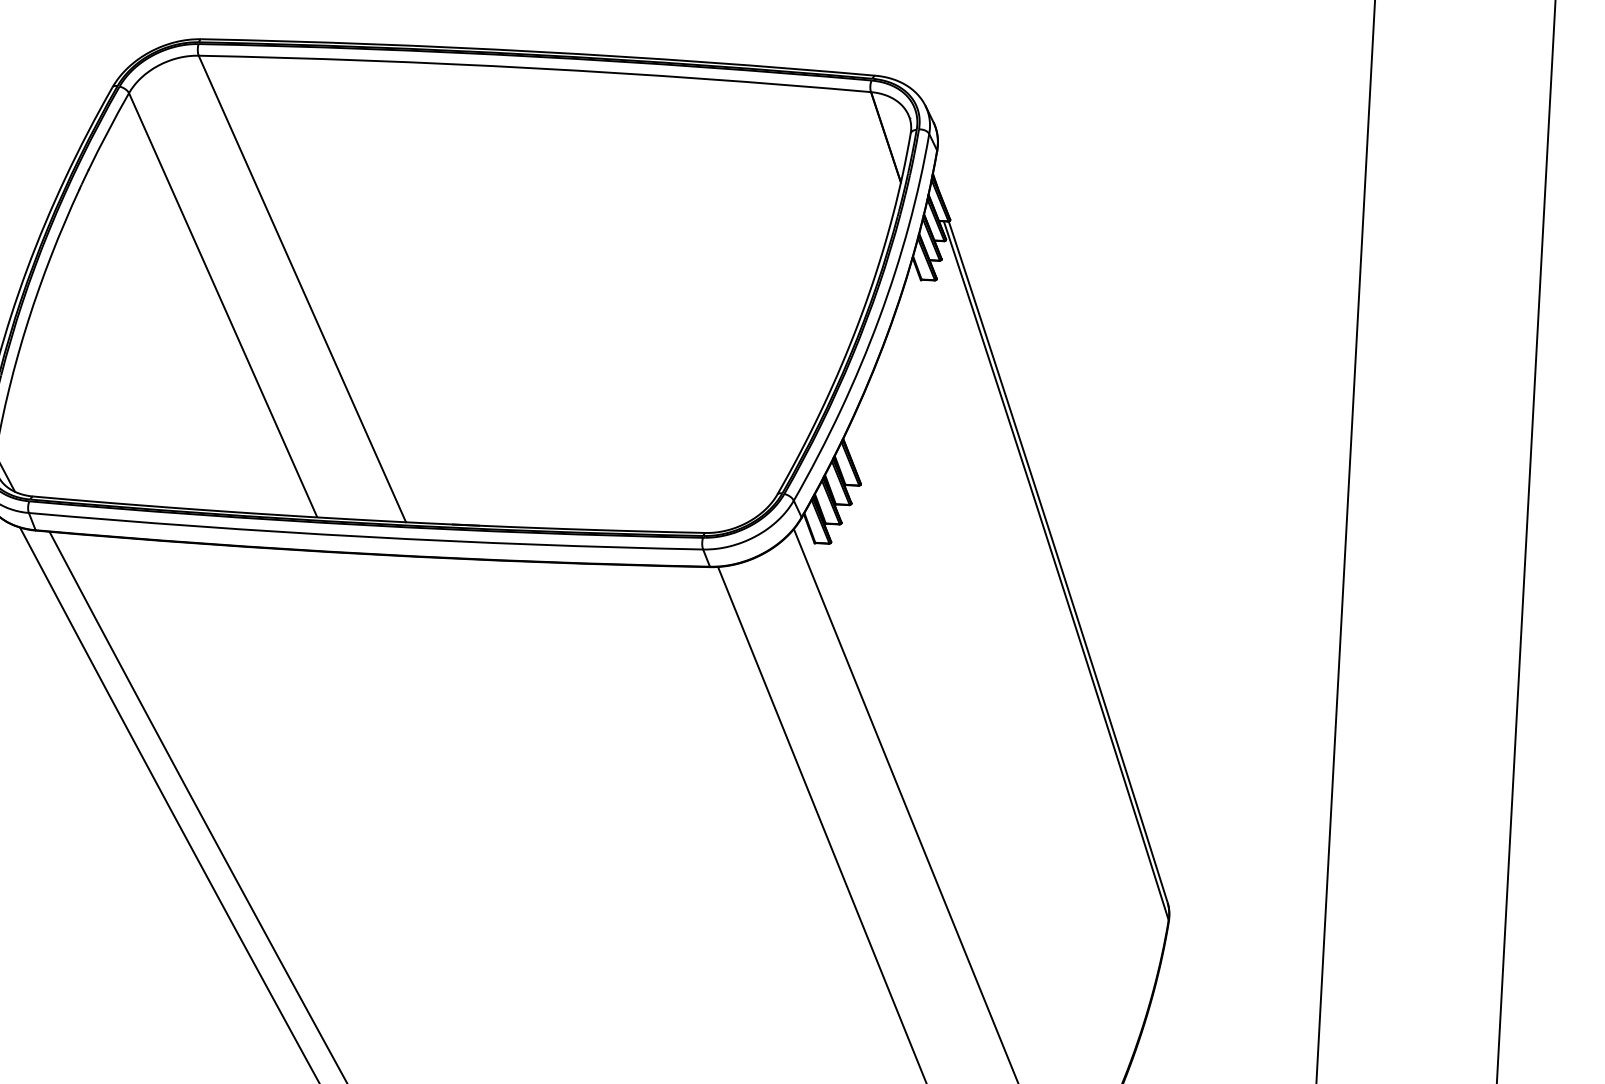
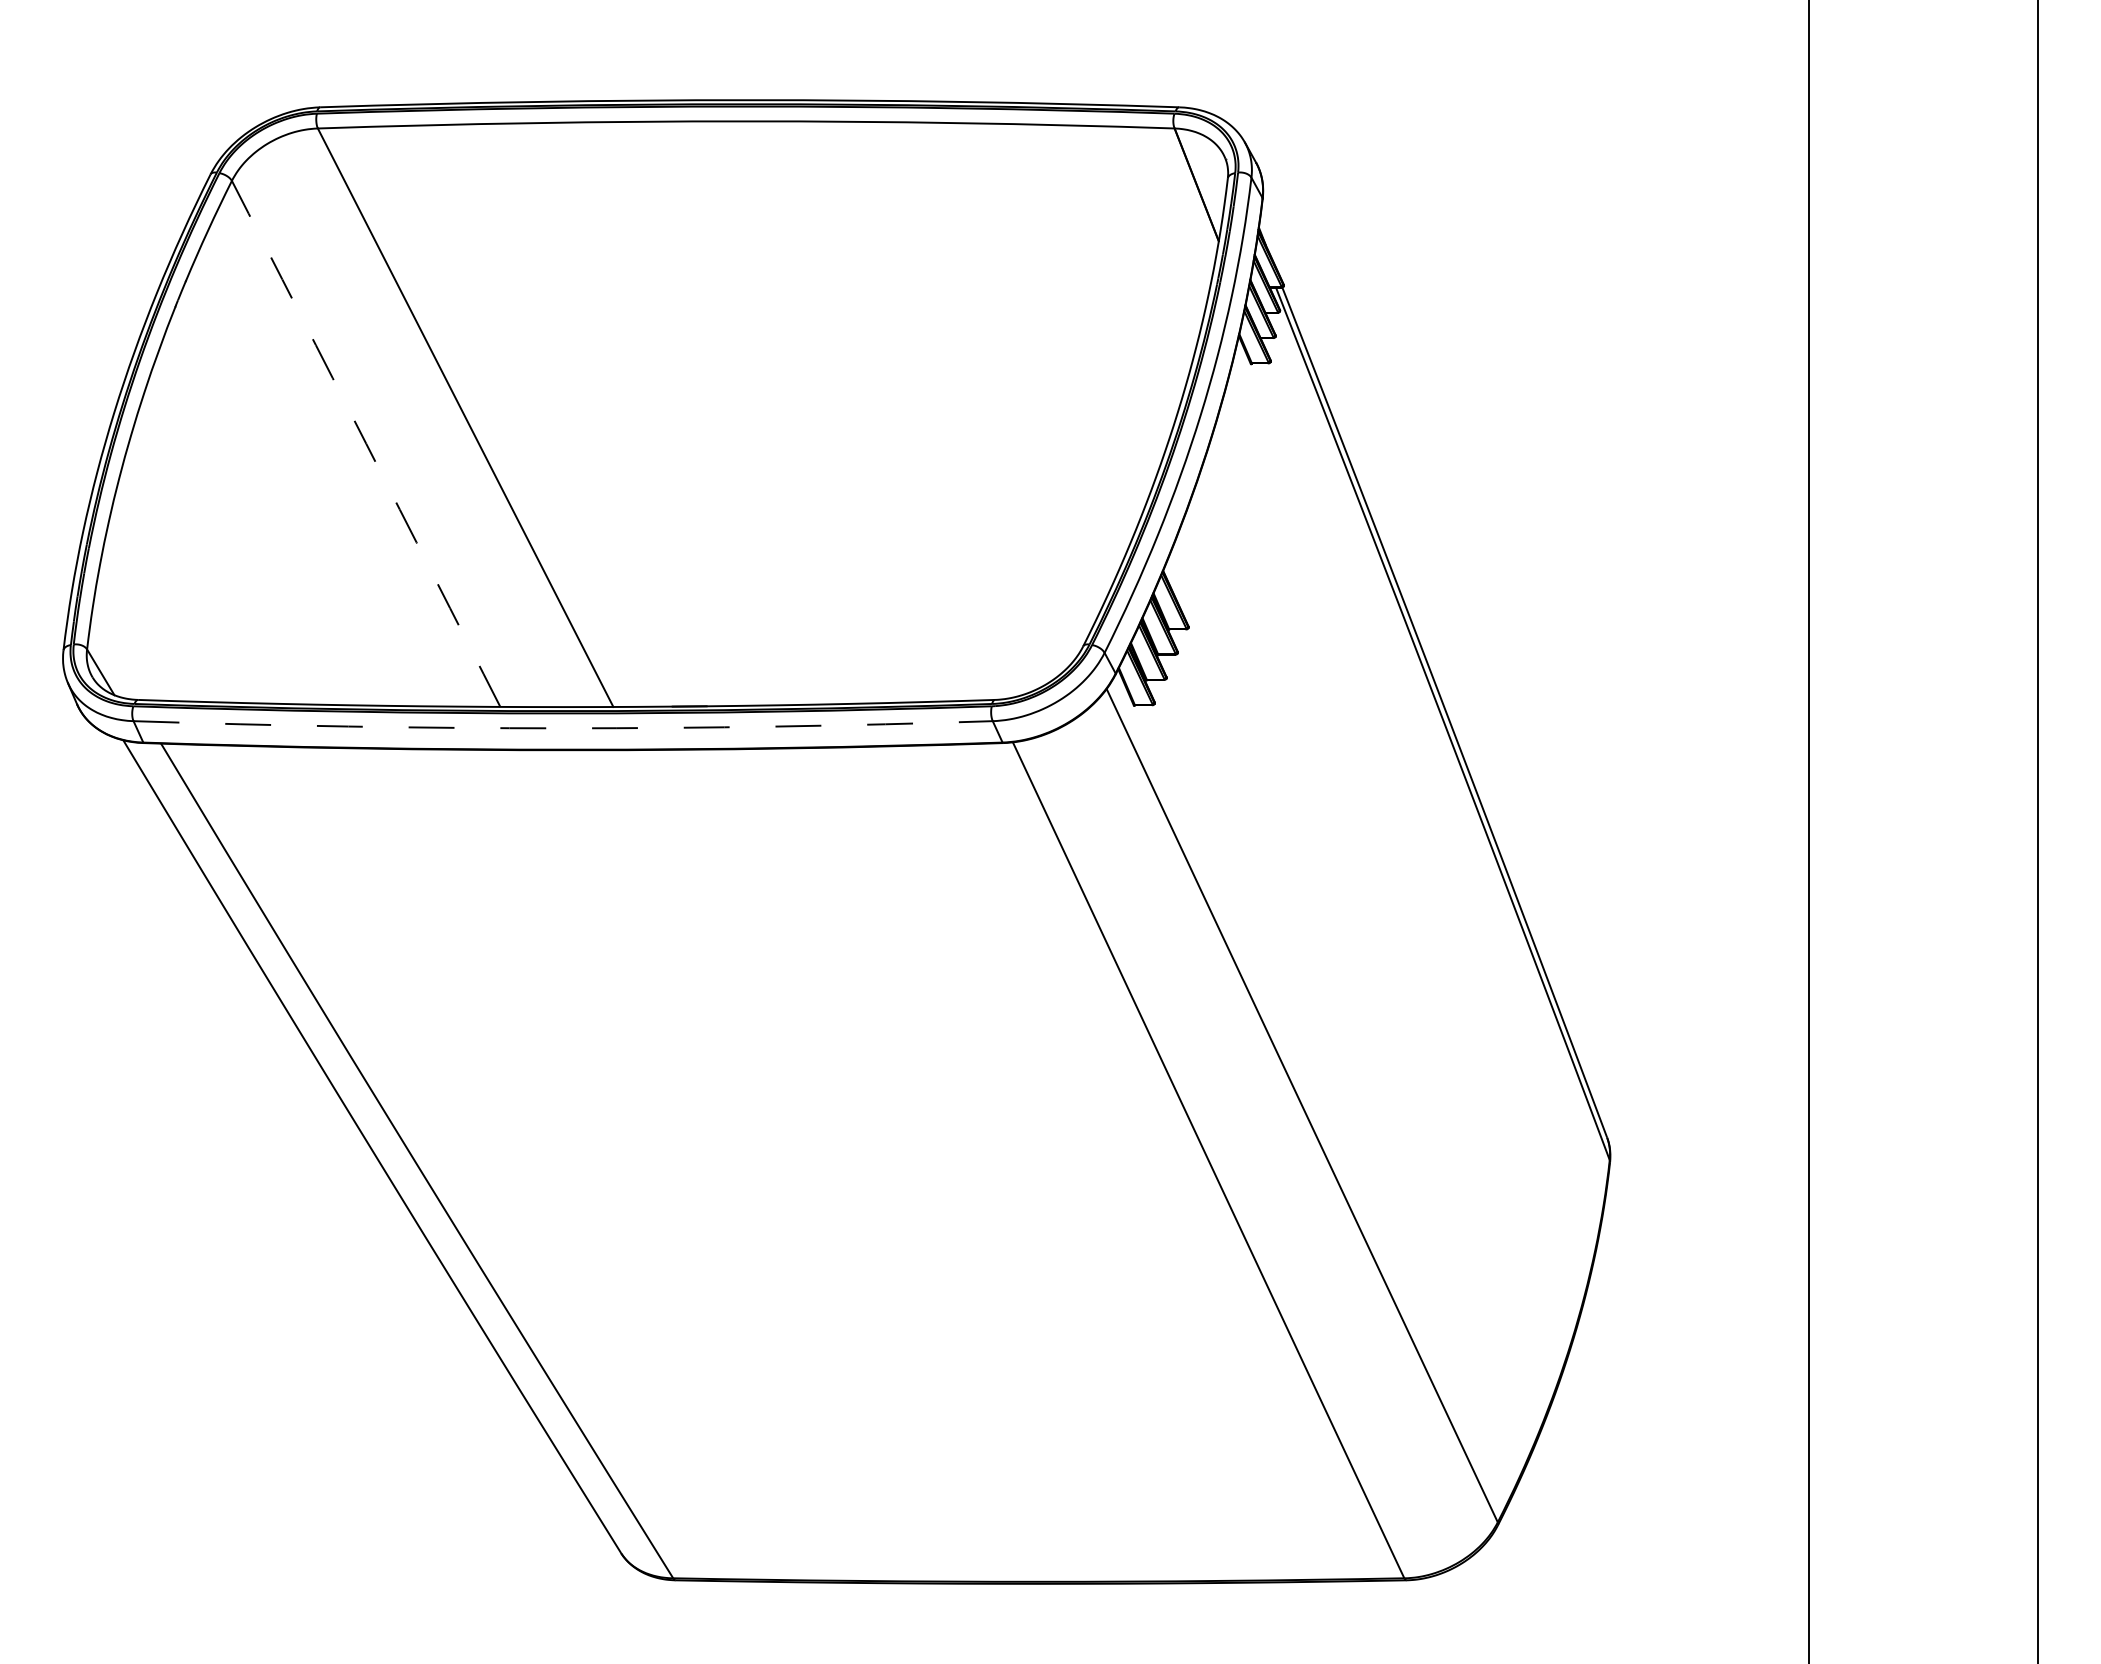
arc: (223, 305) -> (366, 443), solid -> dashed
arc: (365, 537) -> (563, 728), solid -> dashed

